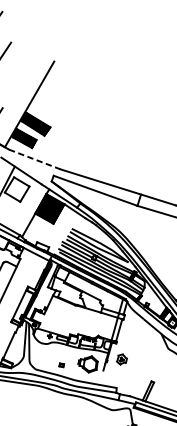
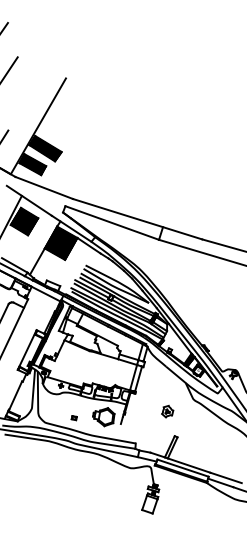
line: (35, 159) -> (44, 187), dashed -> solid
hatch: (17, 189) -> (24, 221), added
part: (121, 359) -> (167, 411), moved

